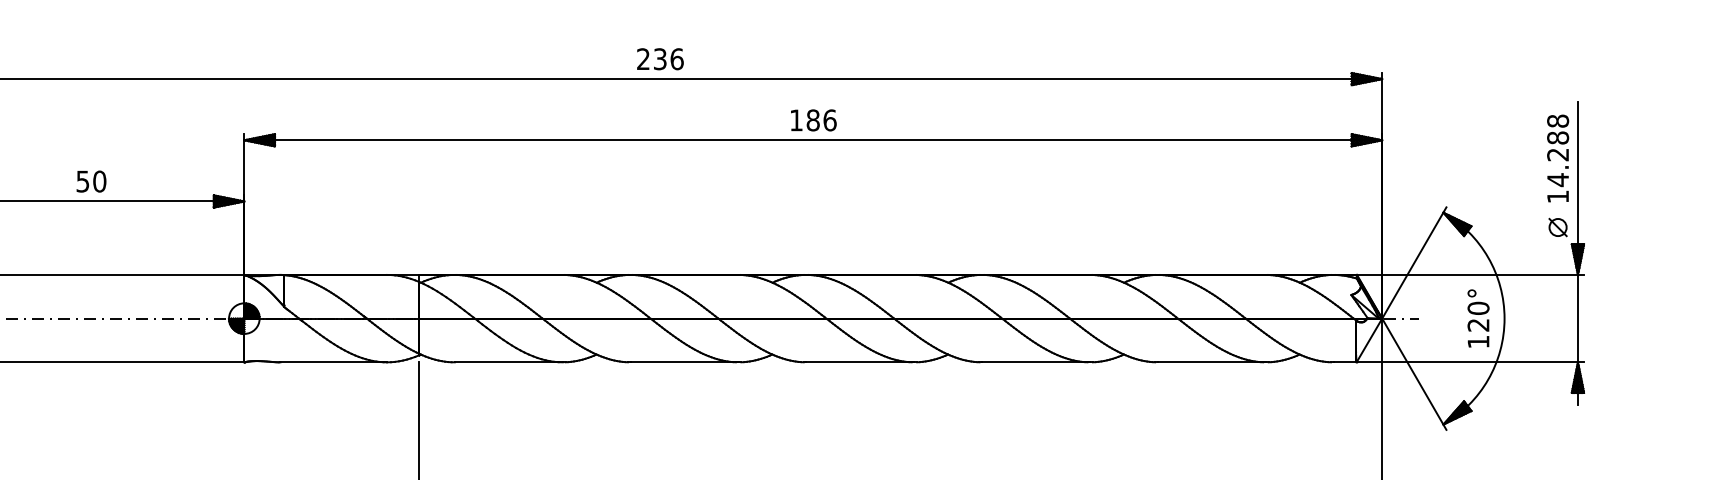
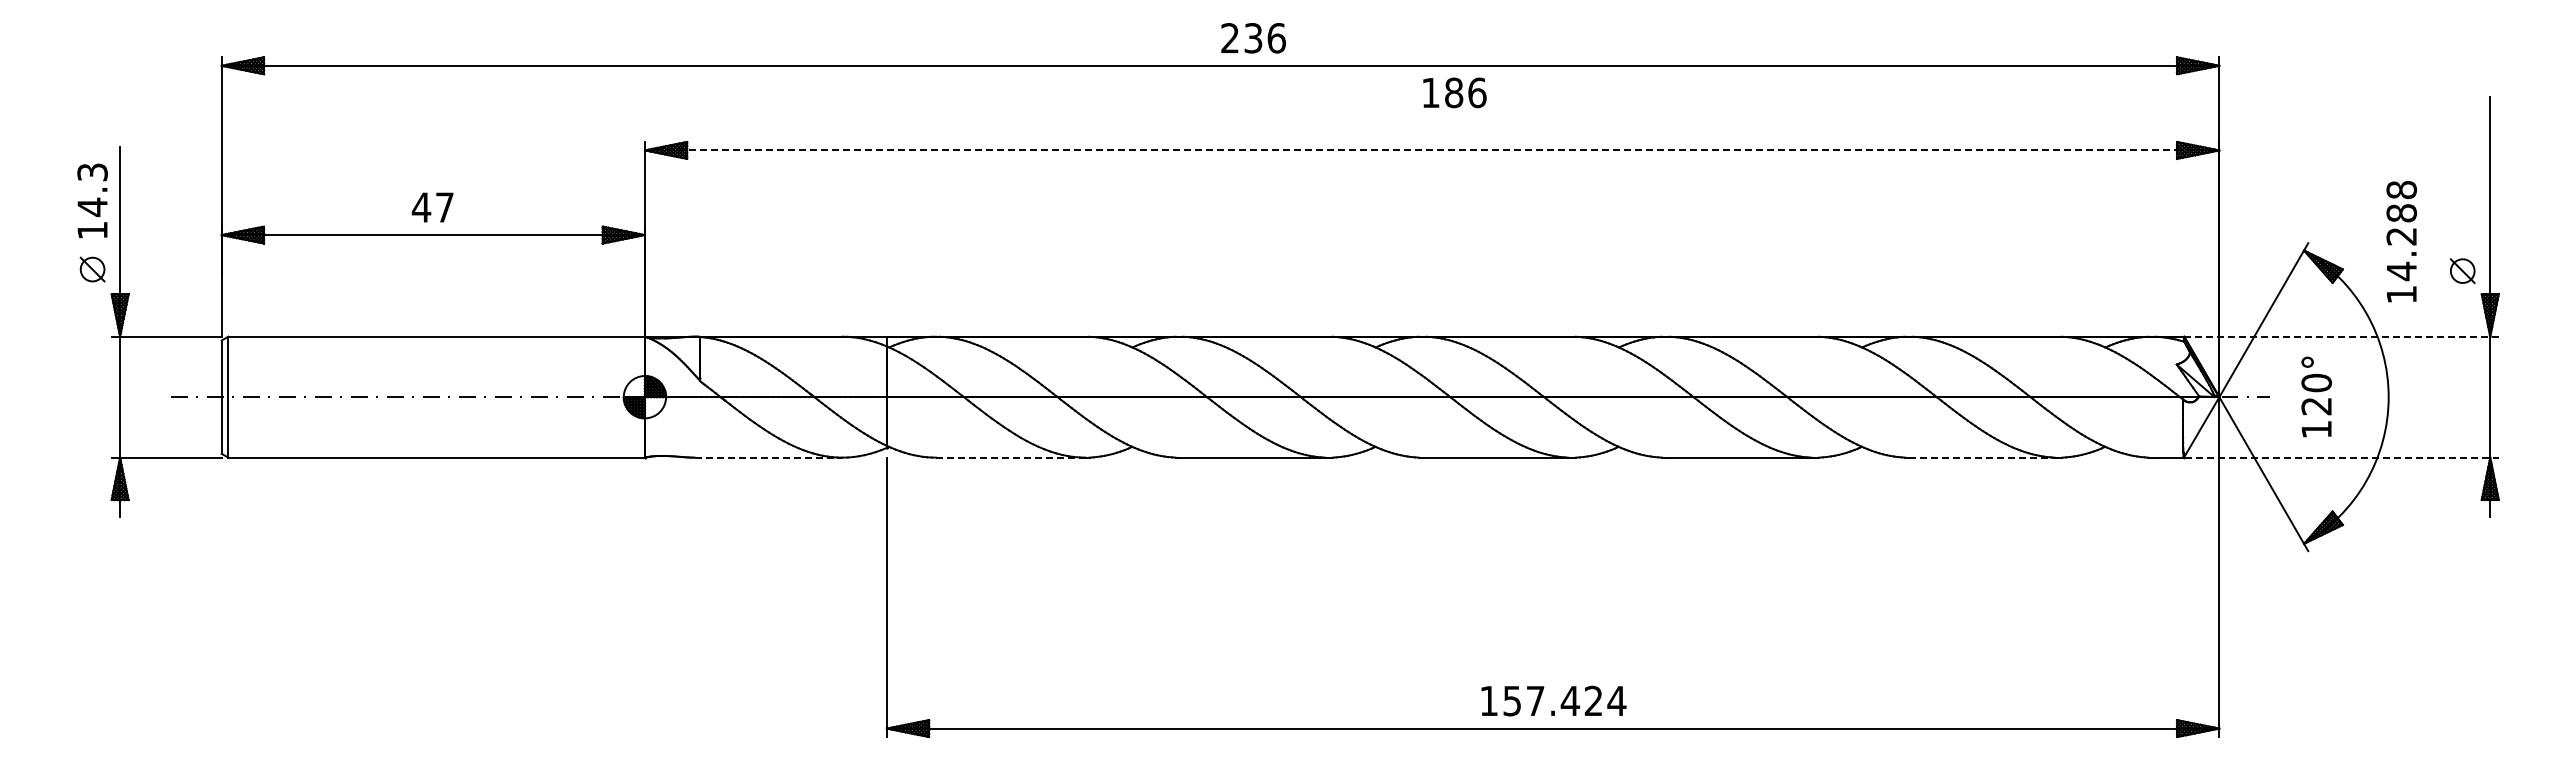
text: (660, 59) -> (1253, 38), moved
text: (813, 120) -> (1454, 92), moved
line: (813, 140) -> (1432, 150), solid -> dashed
text: (1557, 158) -> (2401, 241), moved
text: (90, 181) -> (432, 207), 50 -> 47
line: (1470, 274) -> (2341, 336), solid -> dashed
text: (1478, 318) -> (2316, 396), moved
line: (333, 362) -> (768, 457), solid -> dashed
line: (508, 362) -> (1010, 457), solid -> dashed
line: (1211, 362) -> (1983, 457), solid -> dashed
line: (1471, 362) -> (2342, 457), solid -> dashed

